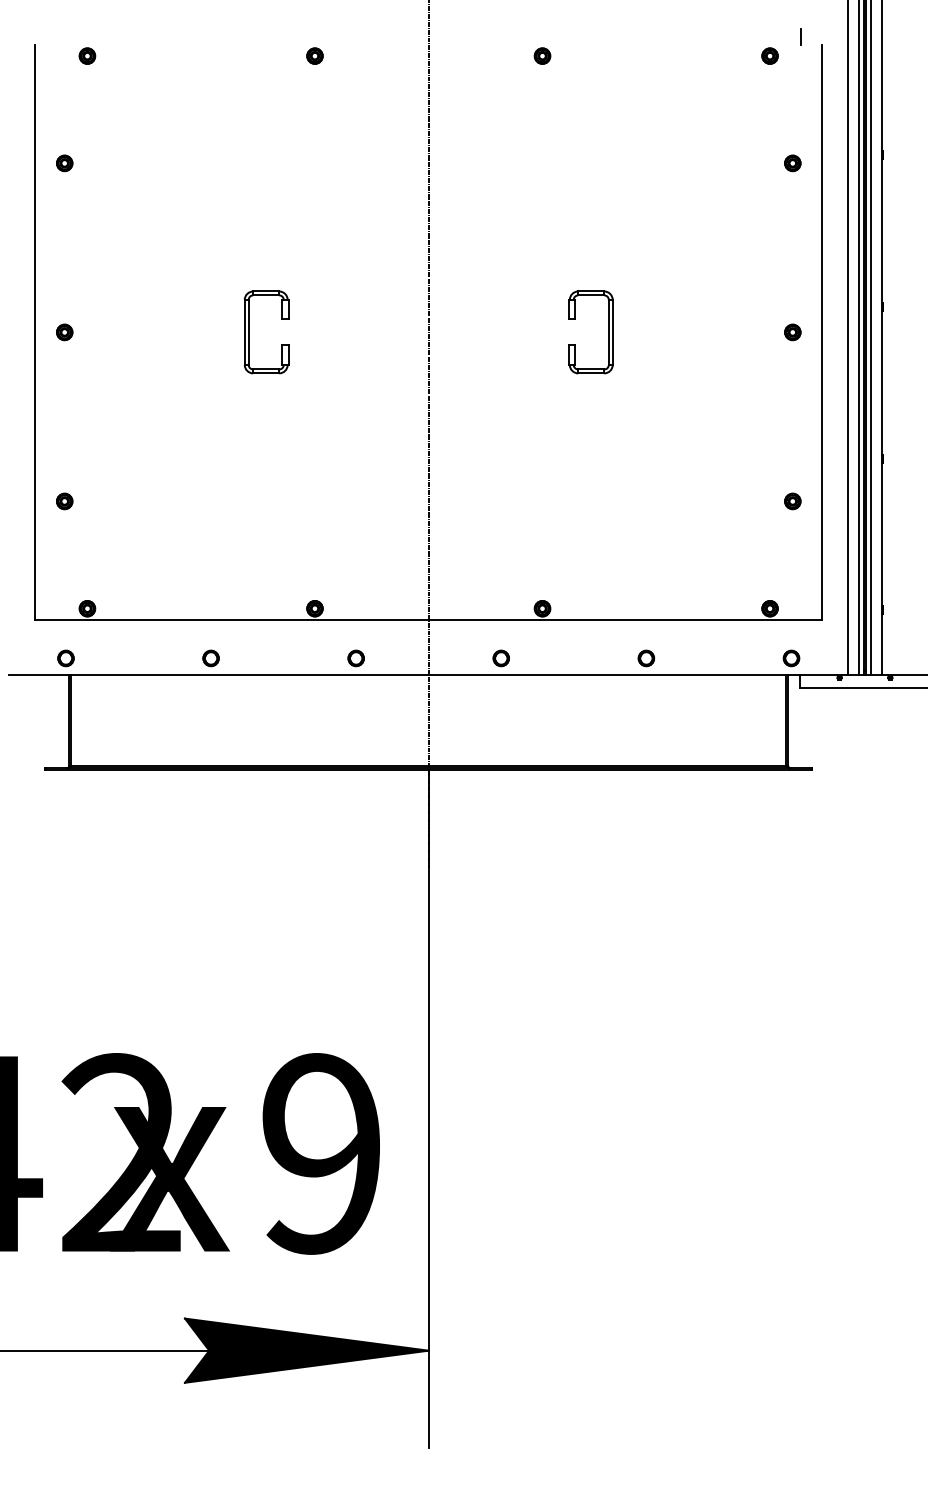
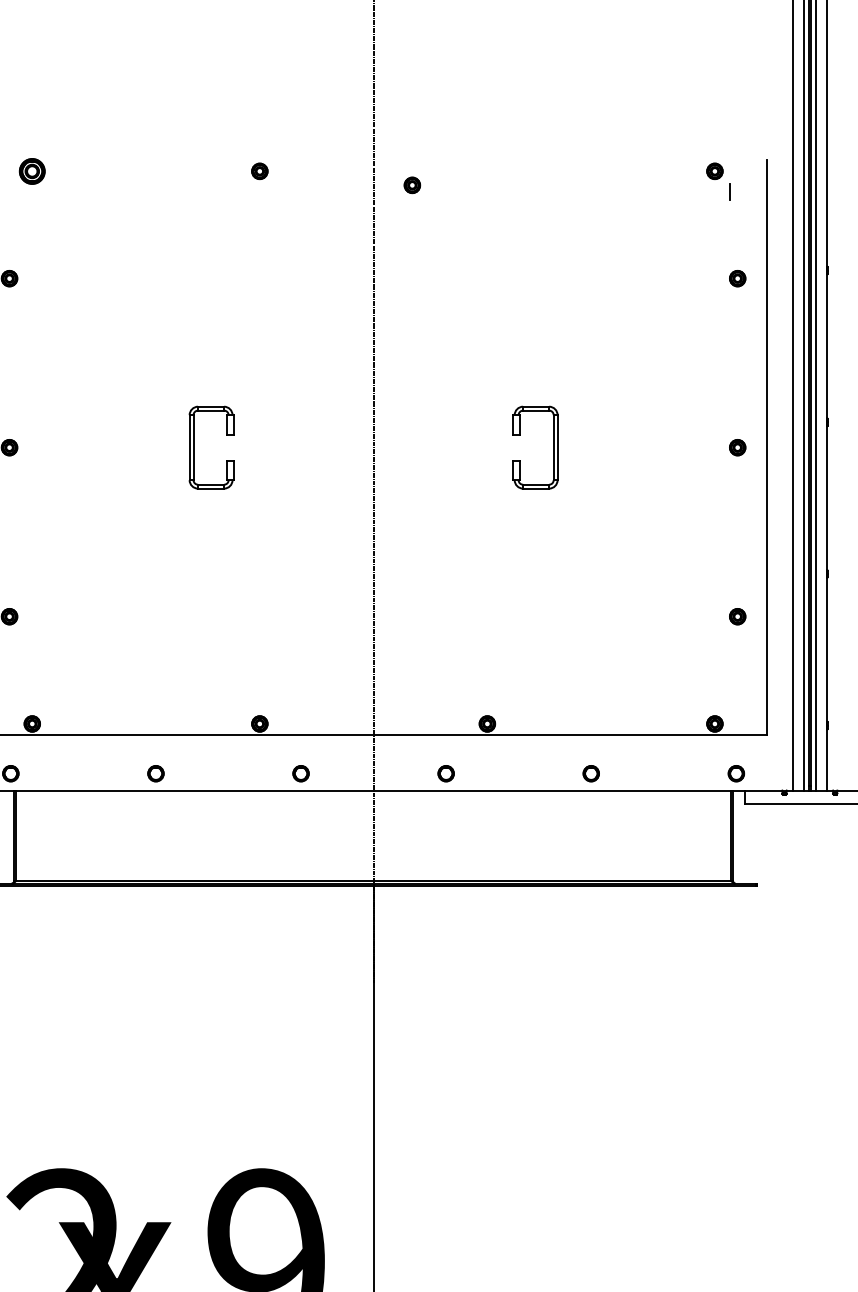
line: (800, 36) -> (729, 191), moved
part: (87, 55) -> (32, 170), size x1.6
part: (542, 55) -> (412, 184), moved

